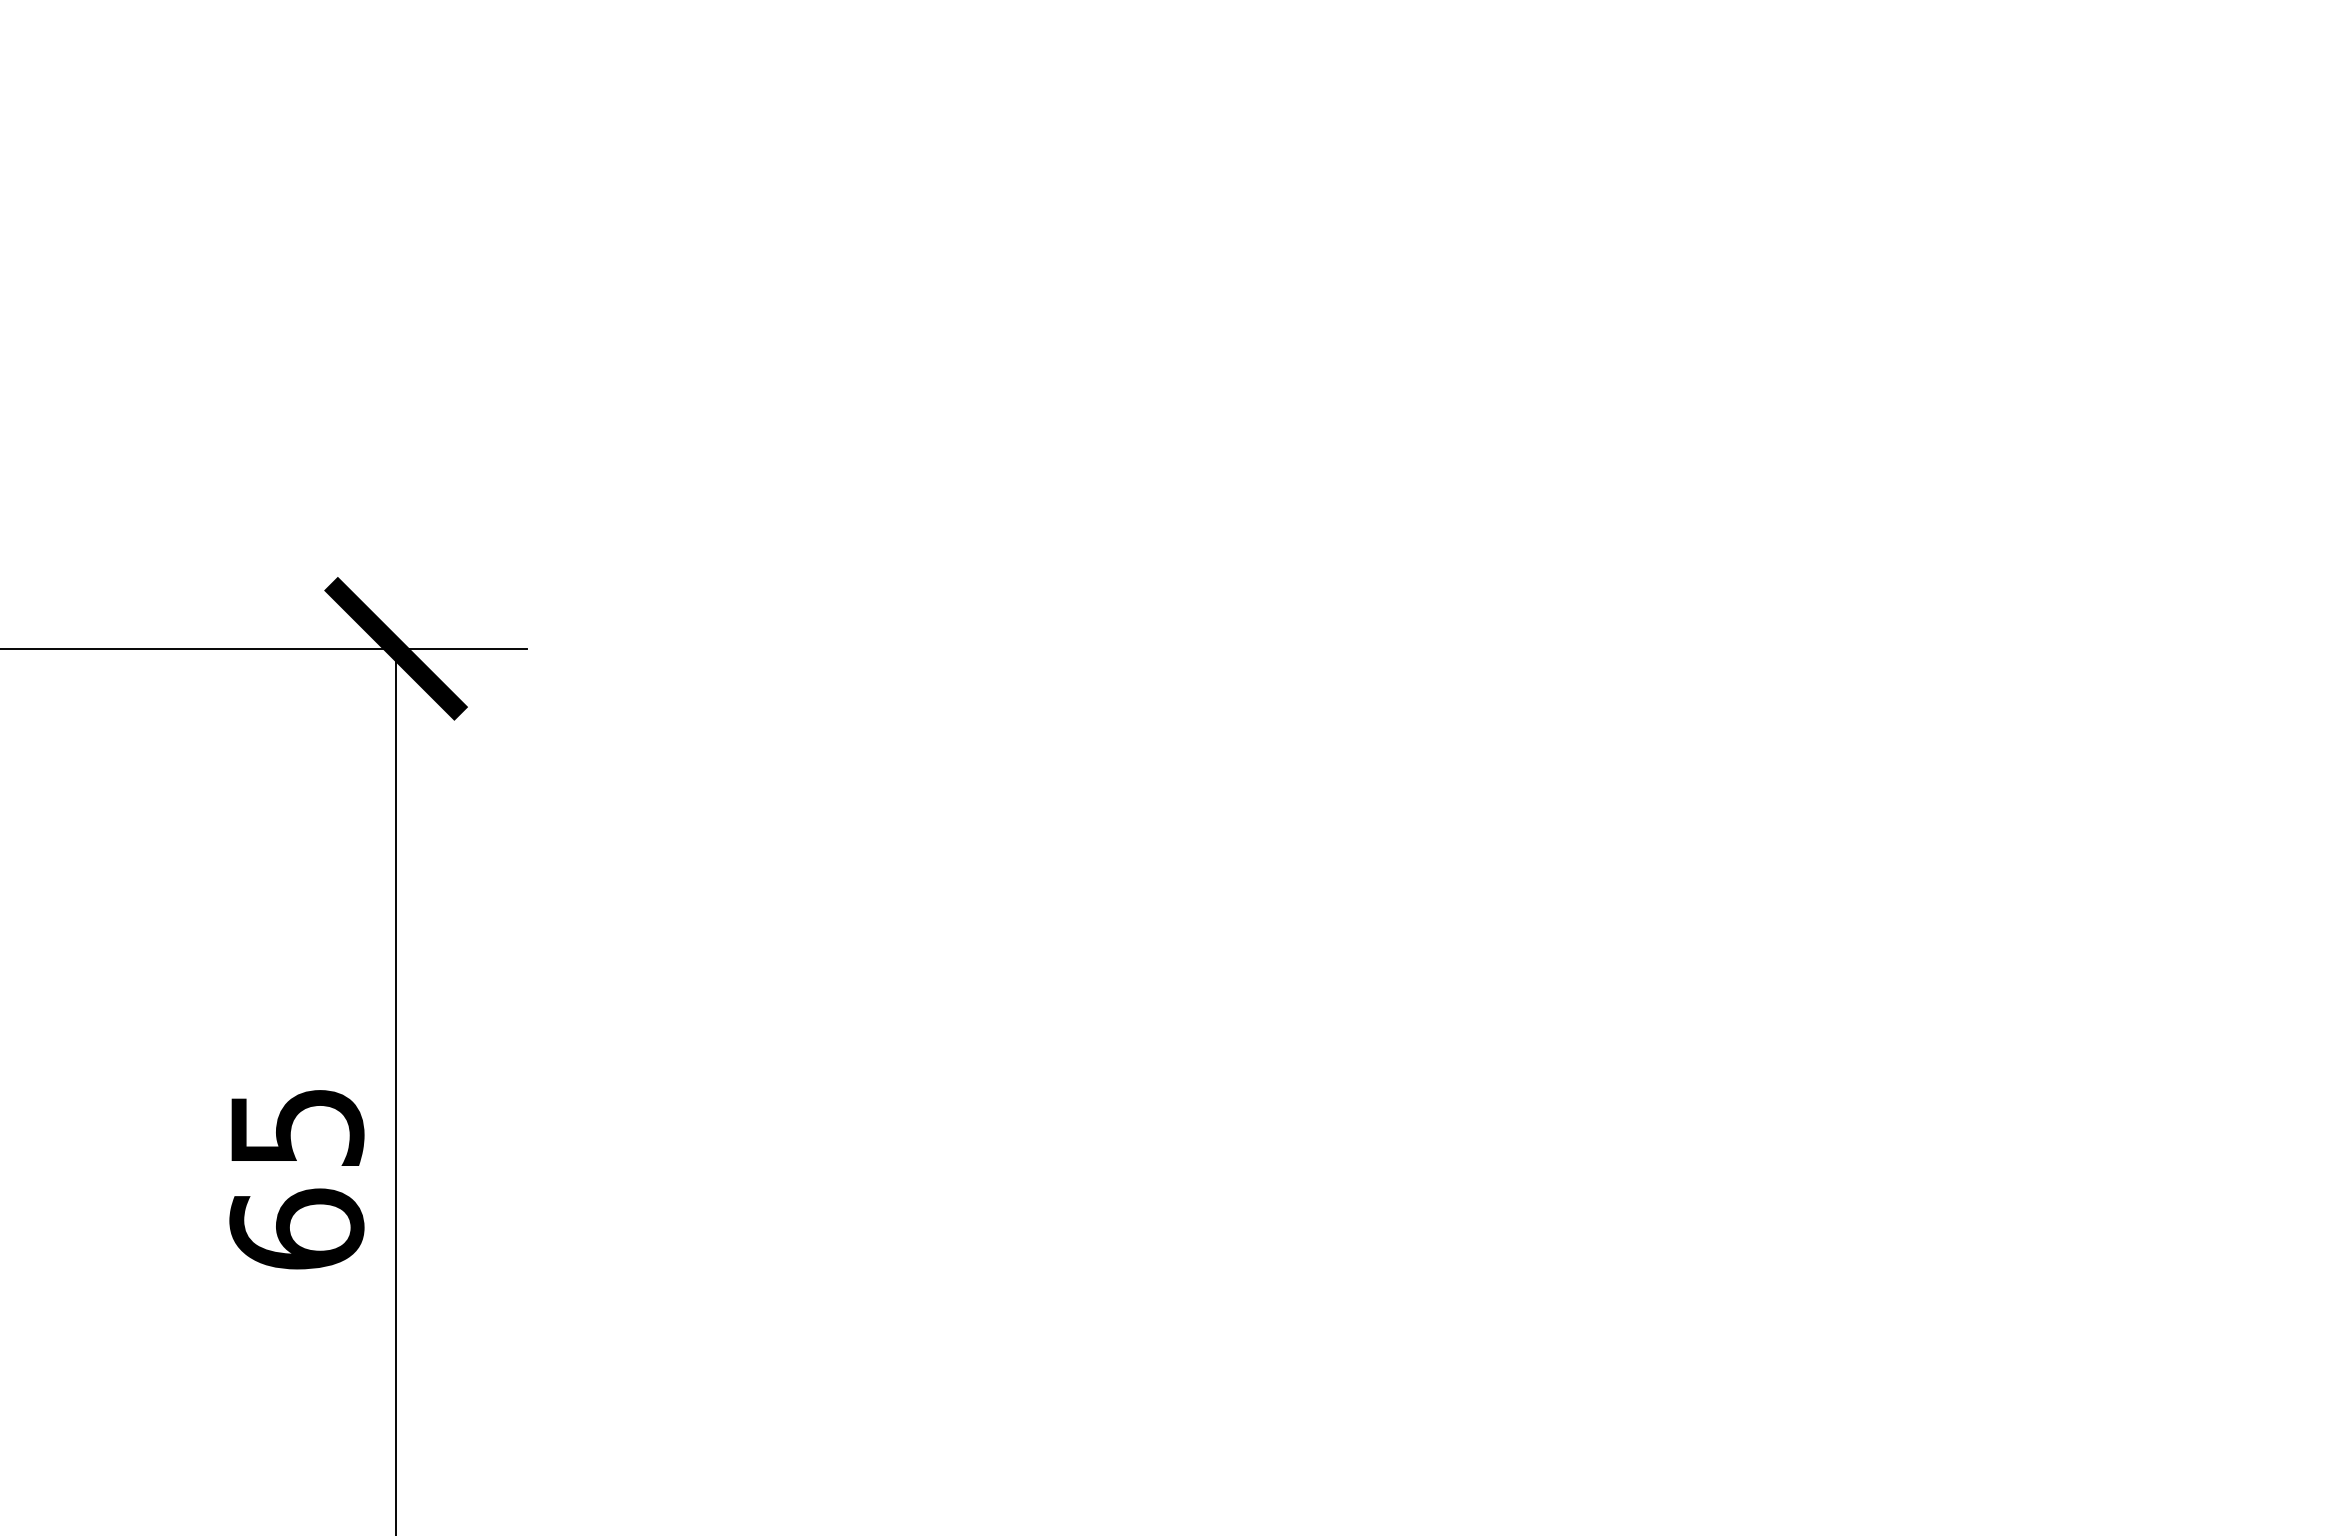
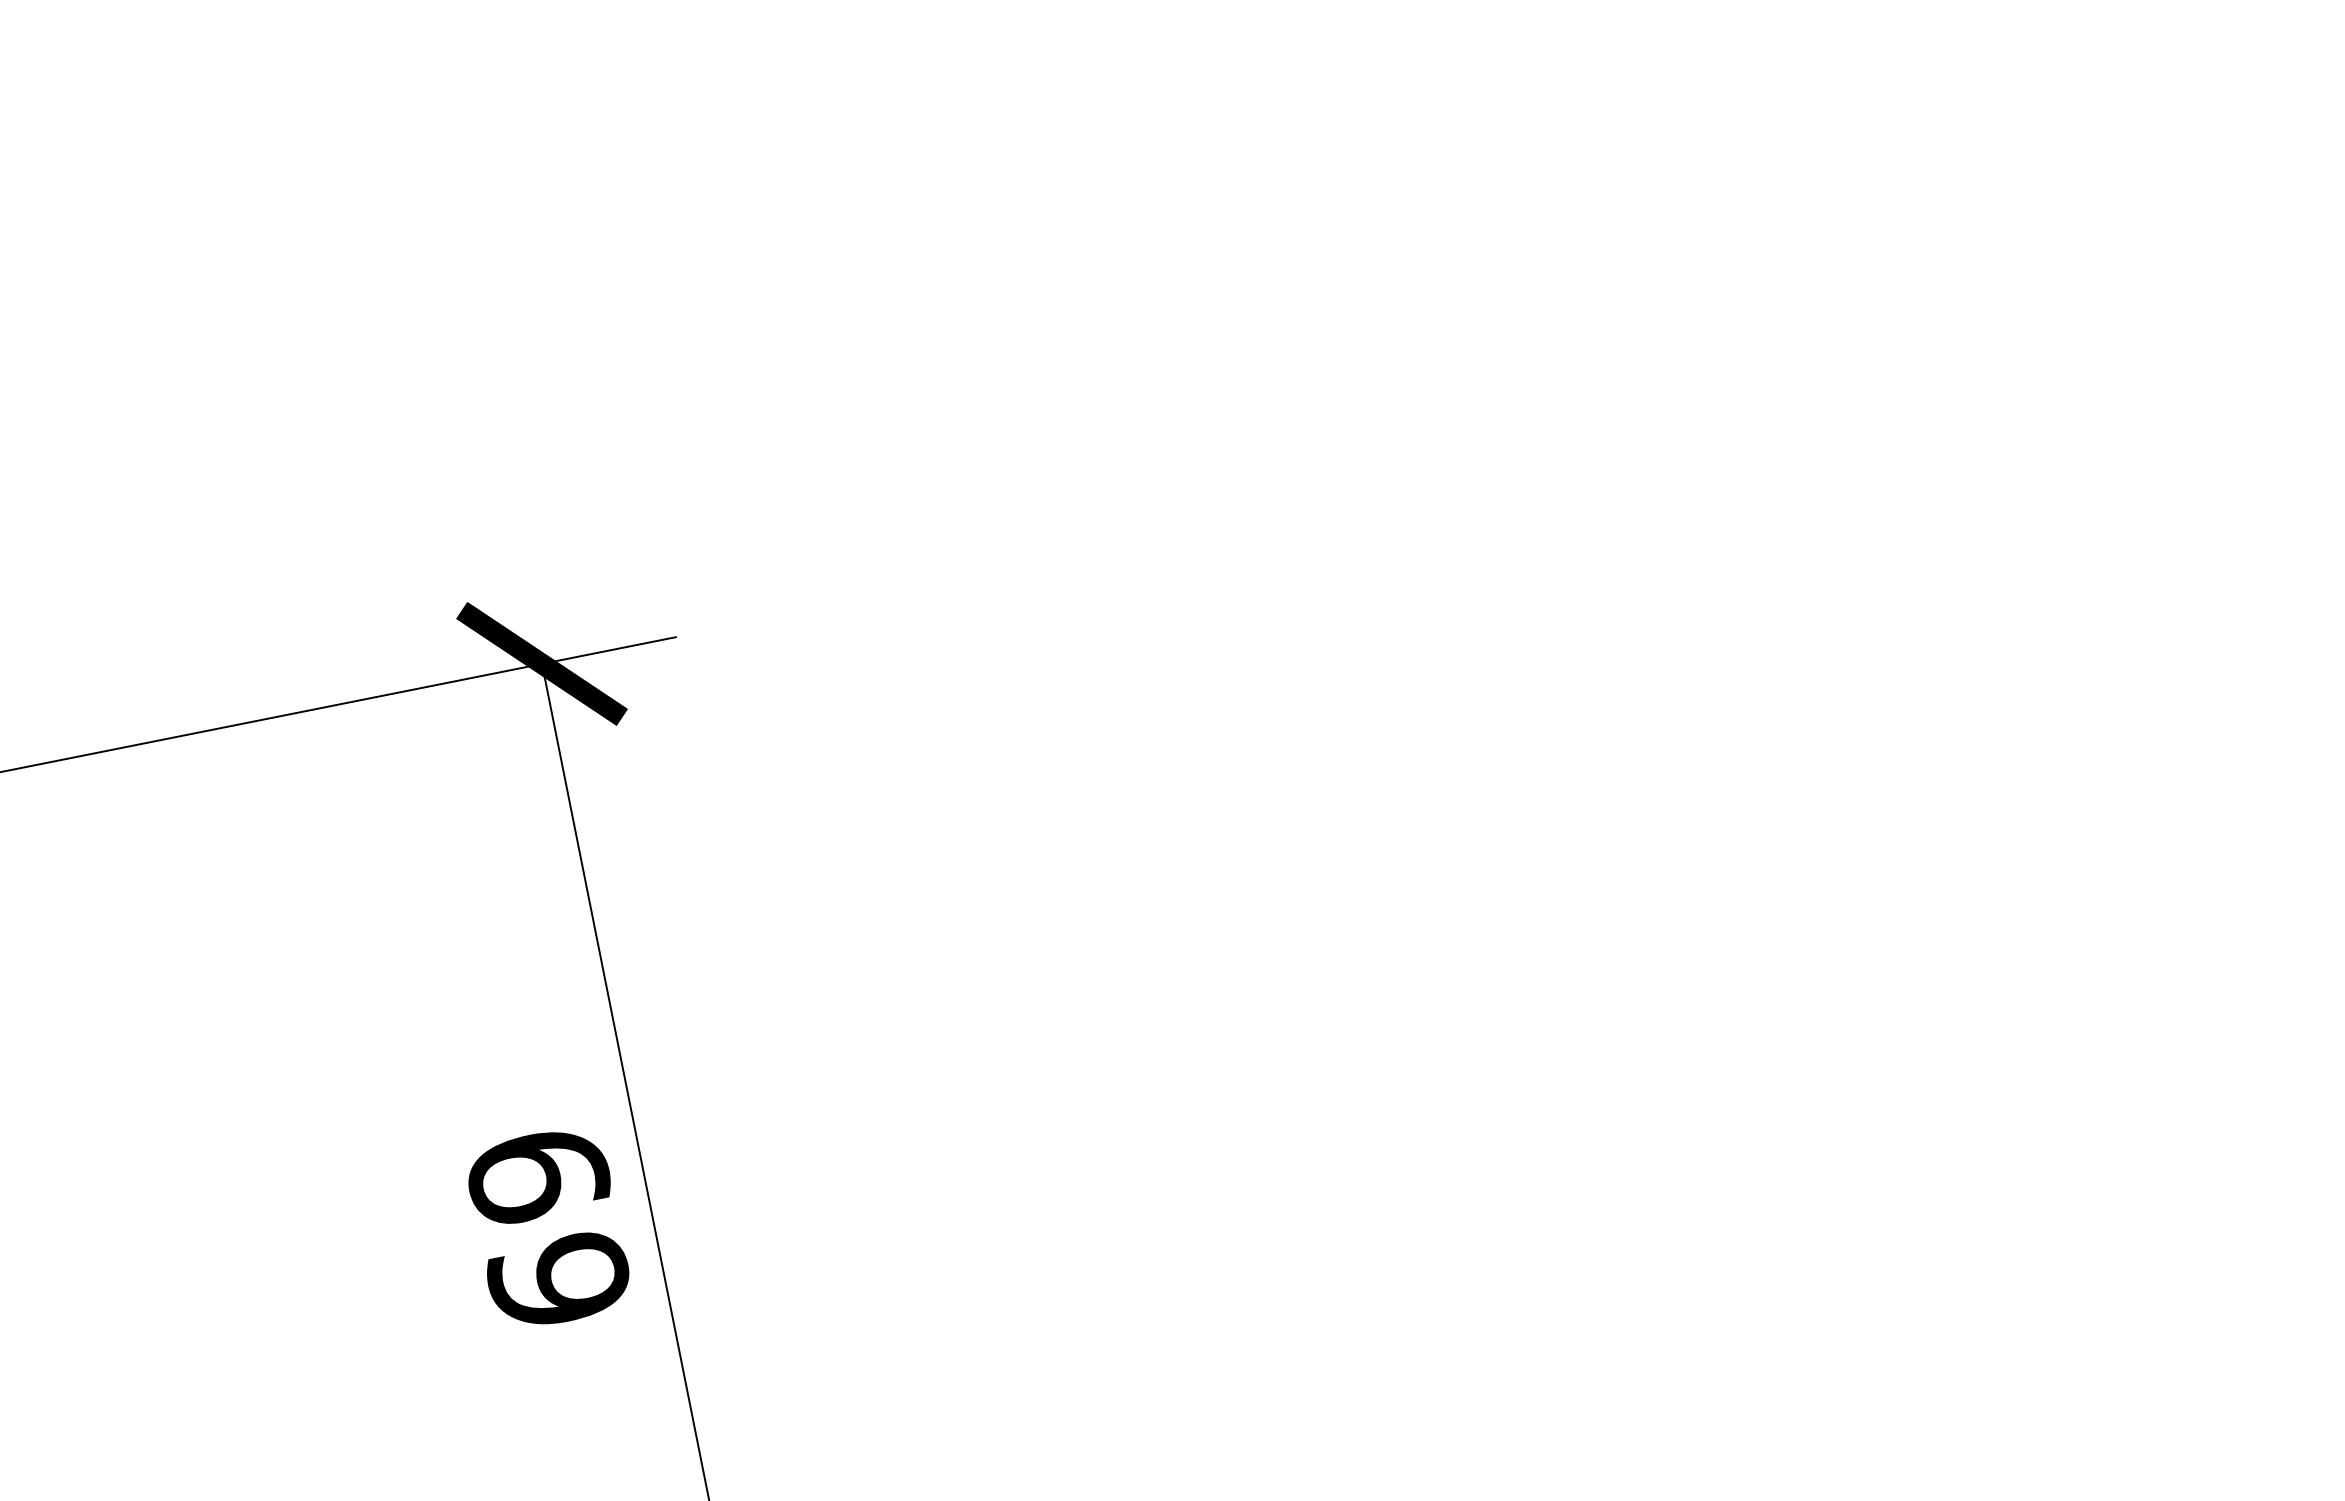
text: (296, 1127) -> (537, 1176), 65 -> 69

